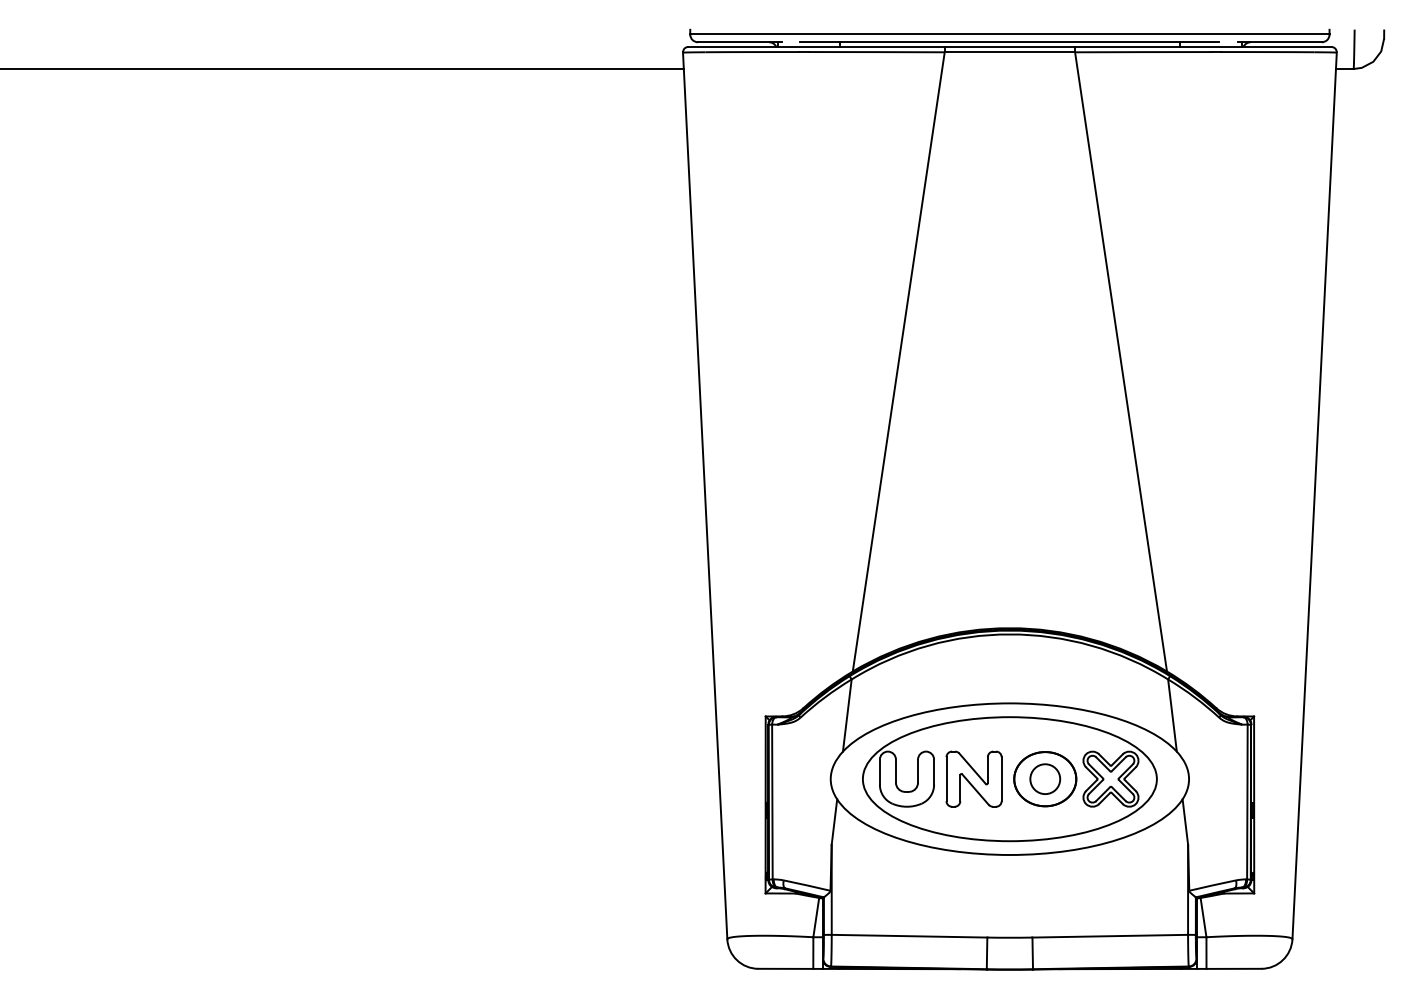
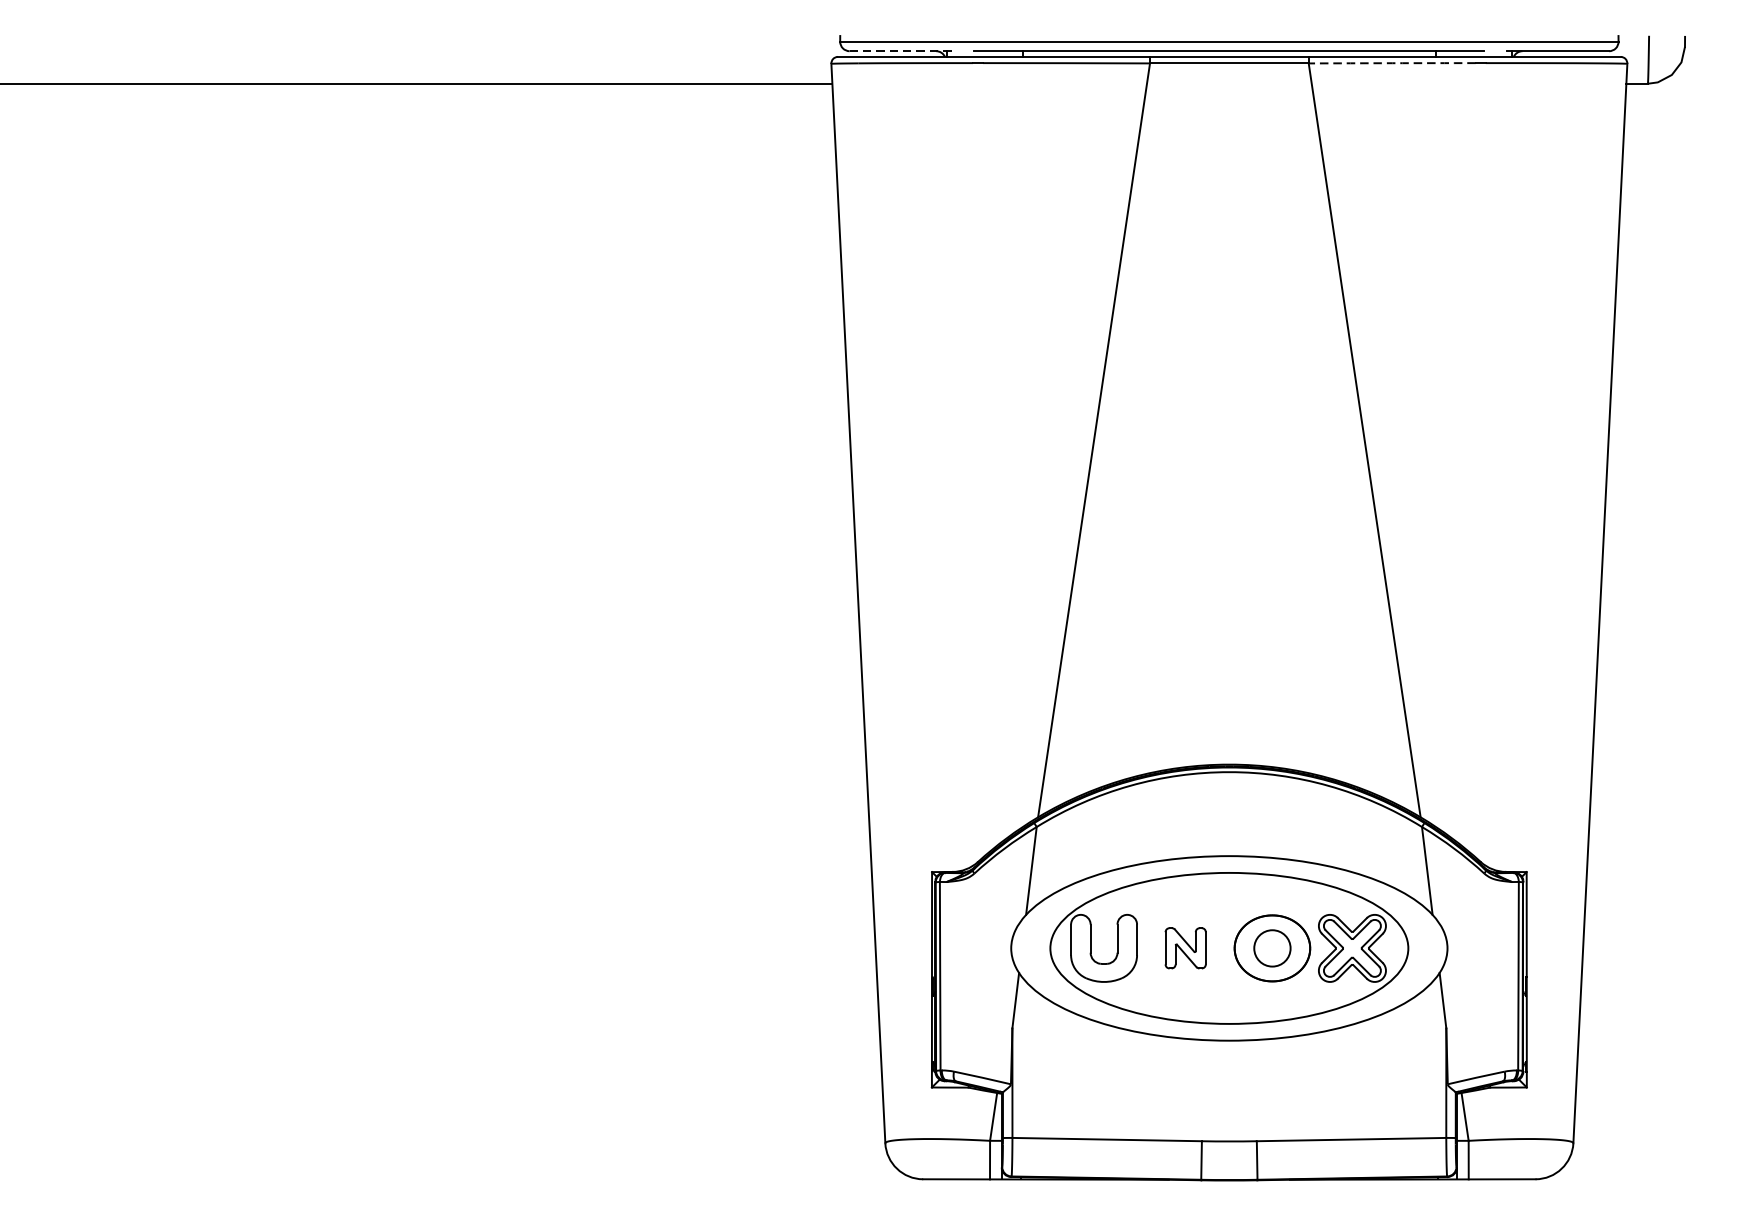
line: (739, 42) -> (900, 51), solid -> dashed
arc: (1143, 52) -> (1392, 63), solid -> dashed
part: (973, 778) -> (1185, 947), size x0.6

